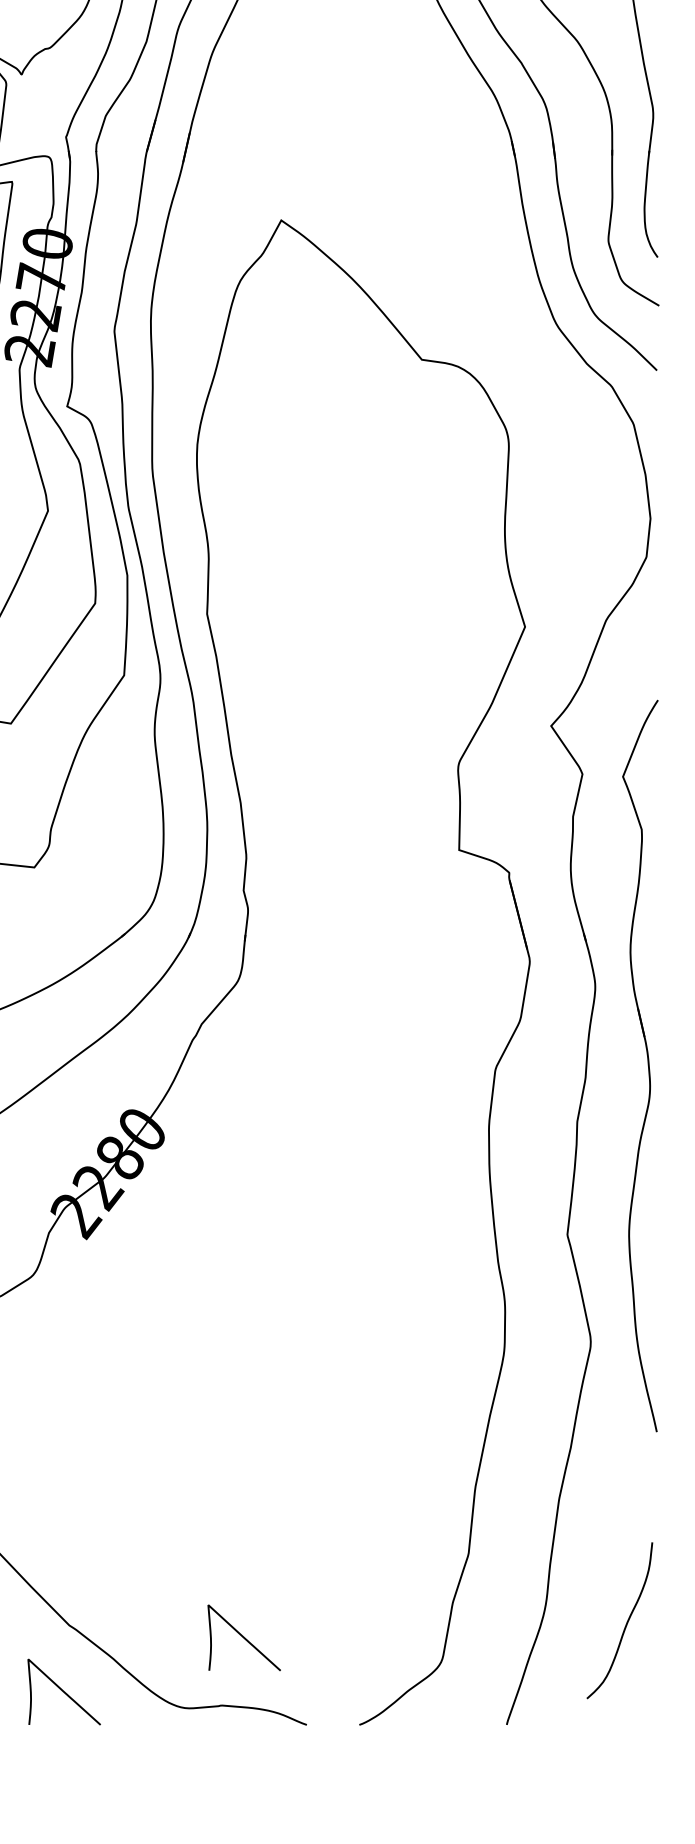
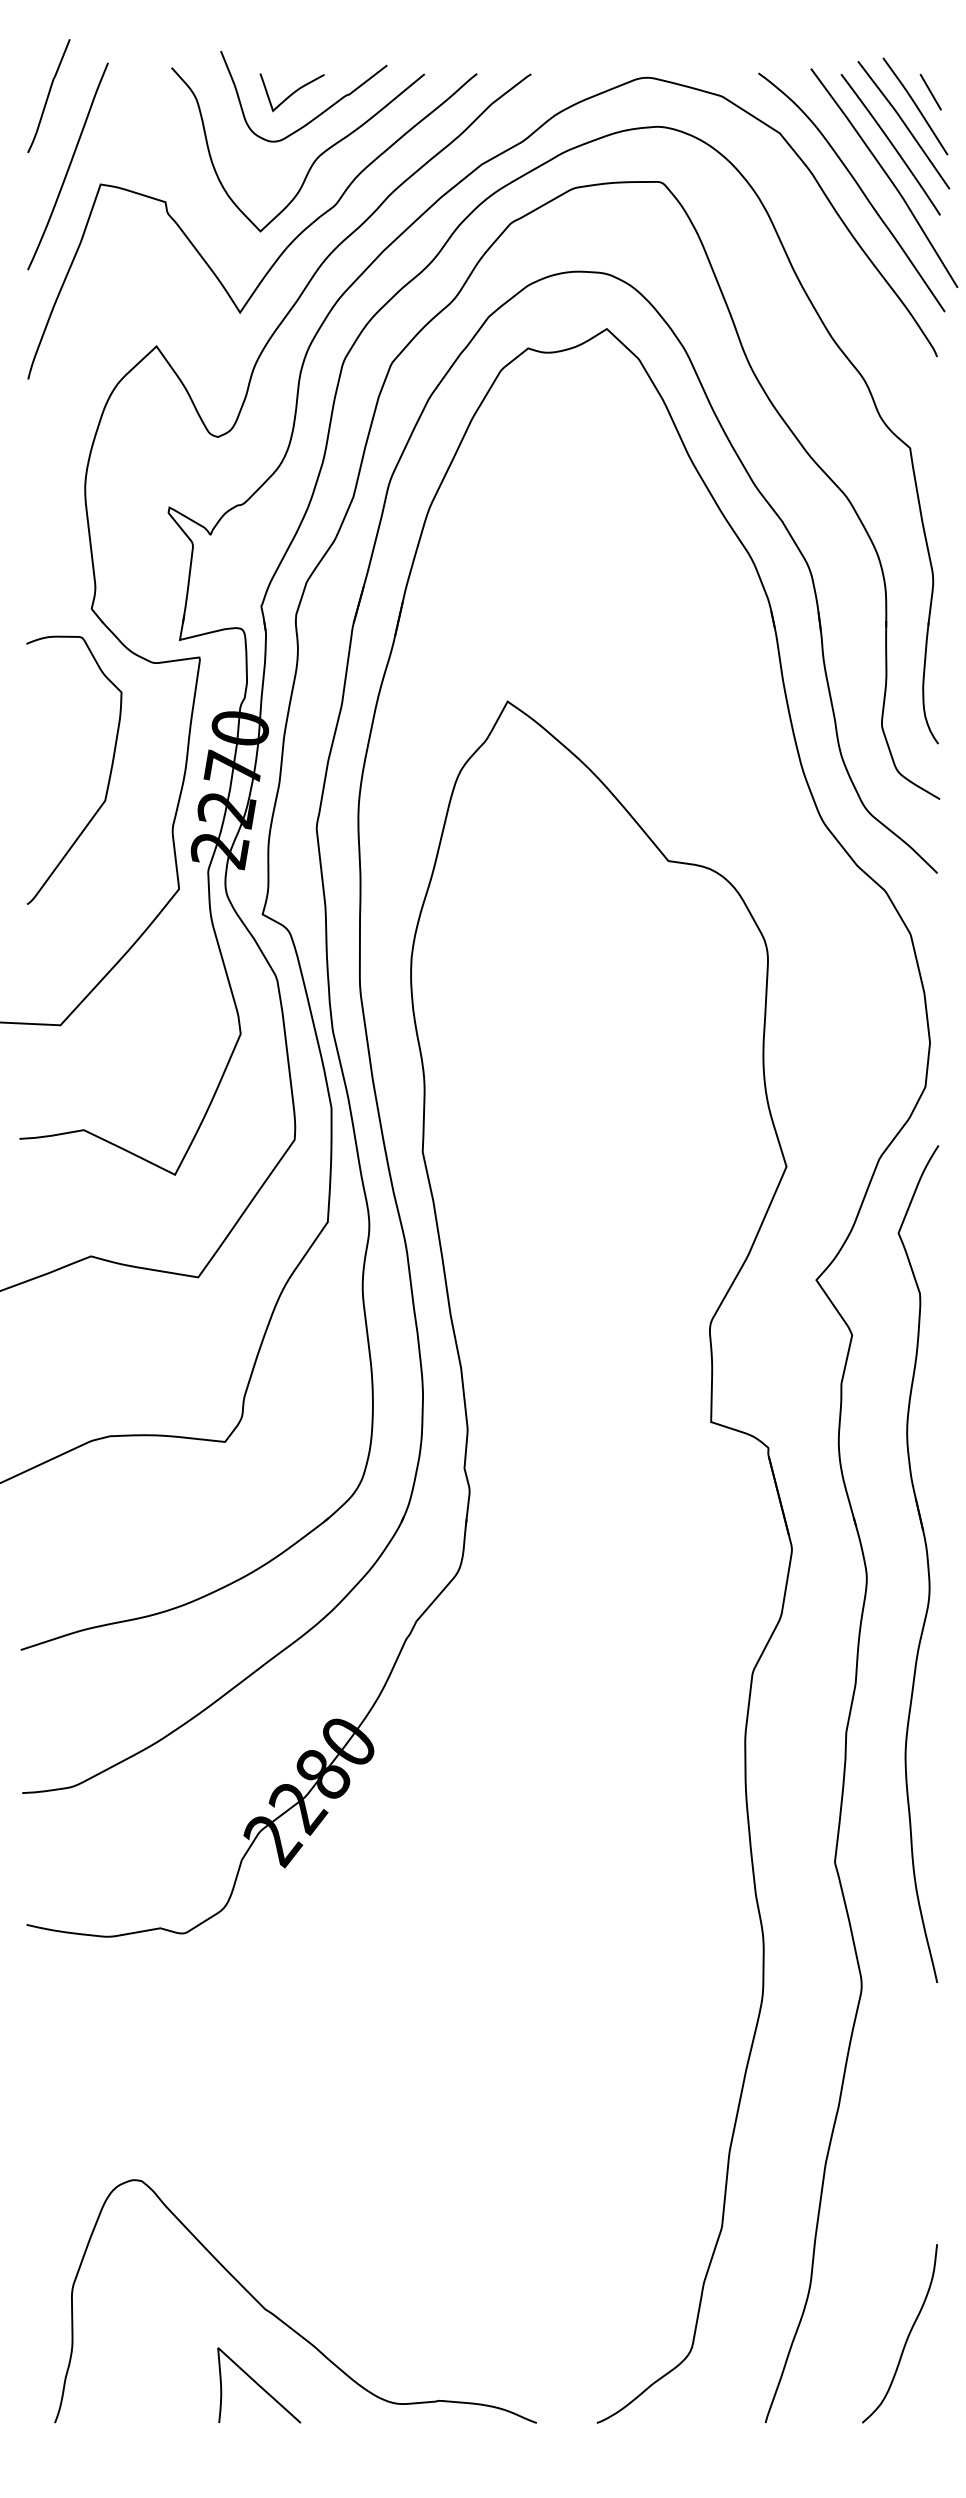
part: (647, 1062) -> (926, 1560), moved
curve: (626, 1622) -> (907, 2335), moved
curve: (244, 1637) -> (465, 2323), removed

